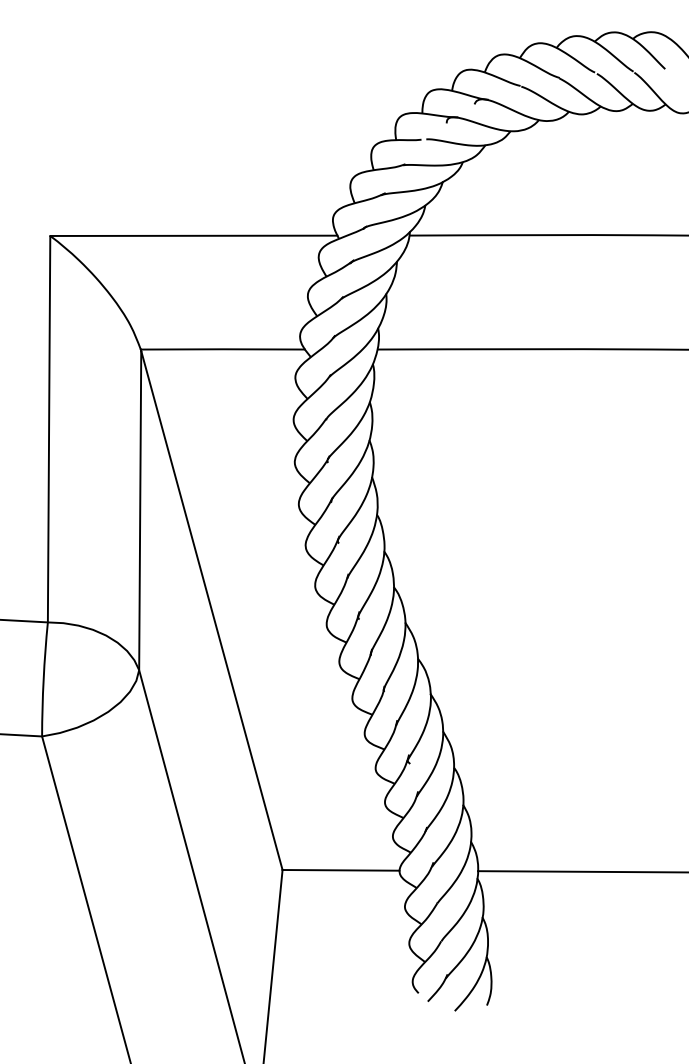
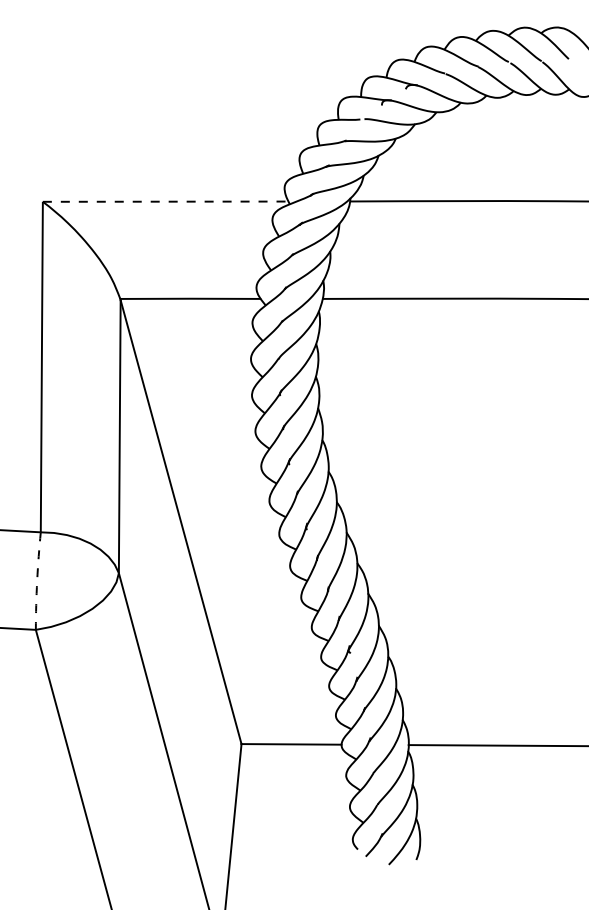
line: (193, 235) -> (165, 201), solid -> dashed
arc: (44, 679) -> (37, 581), solid -> dashed

